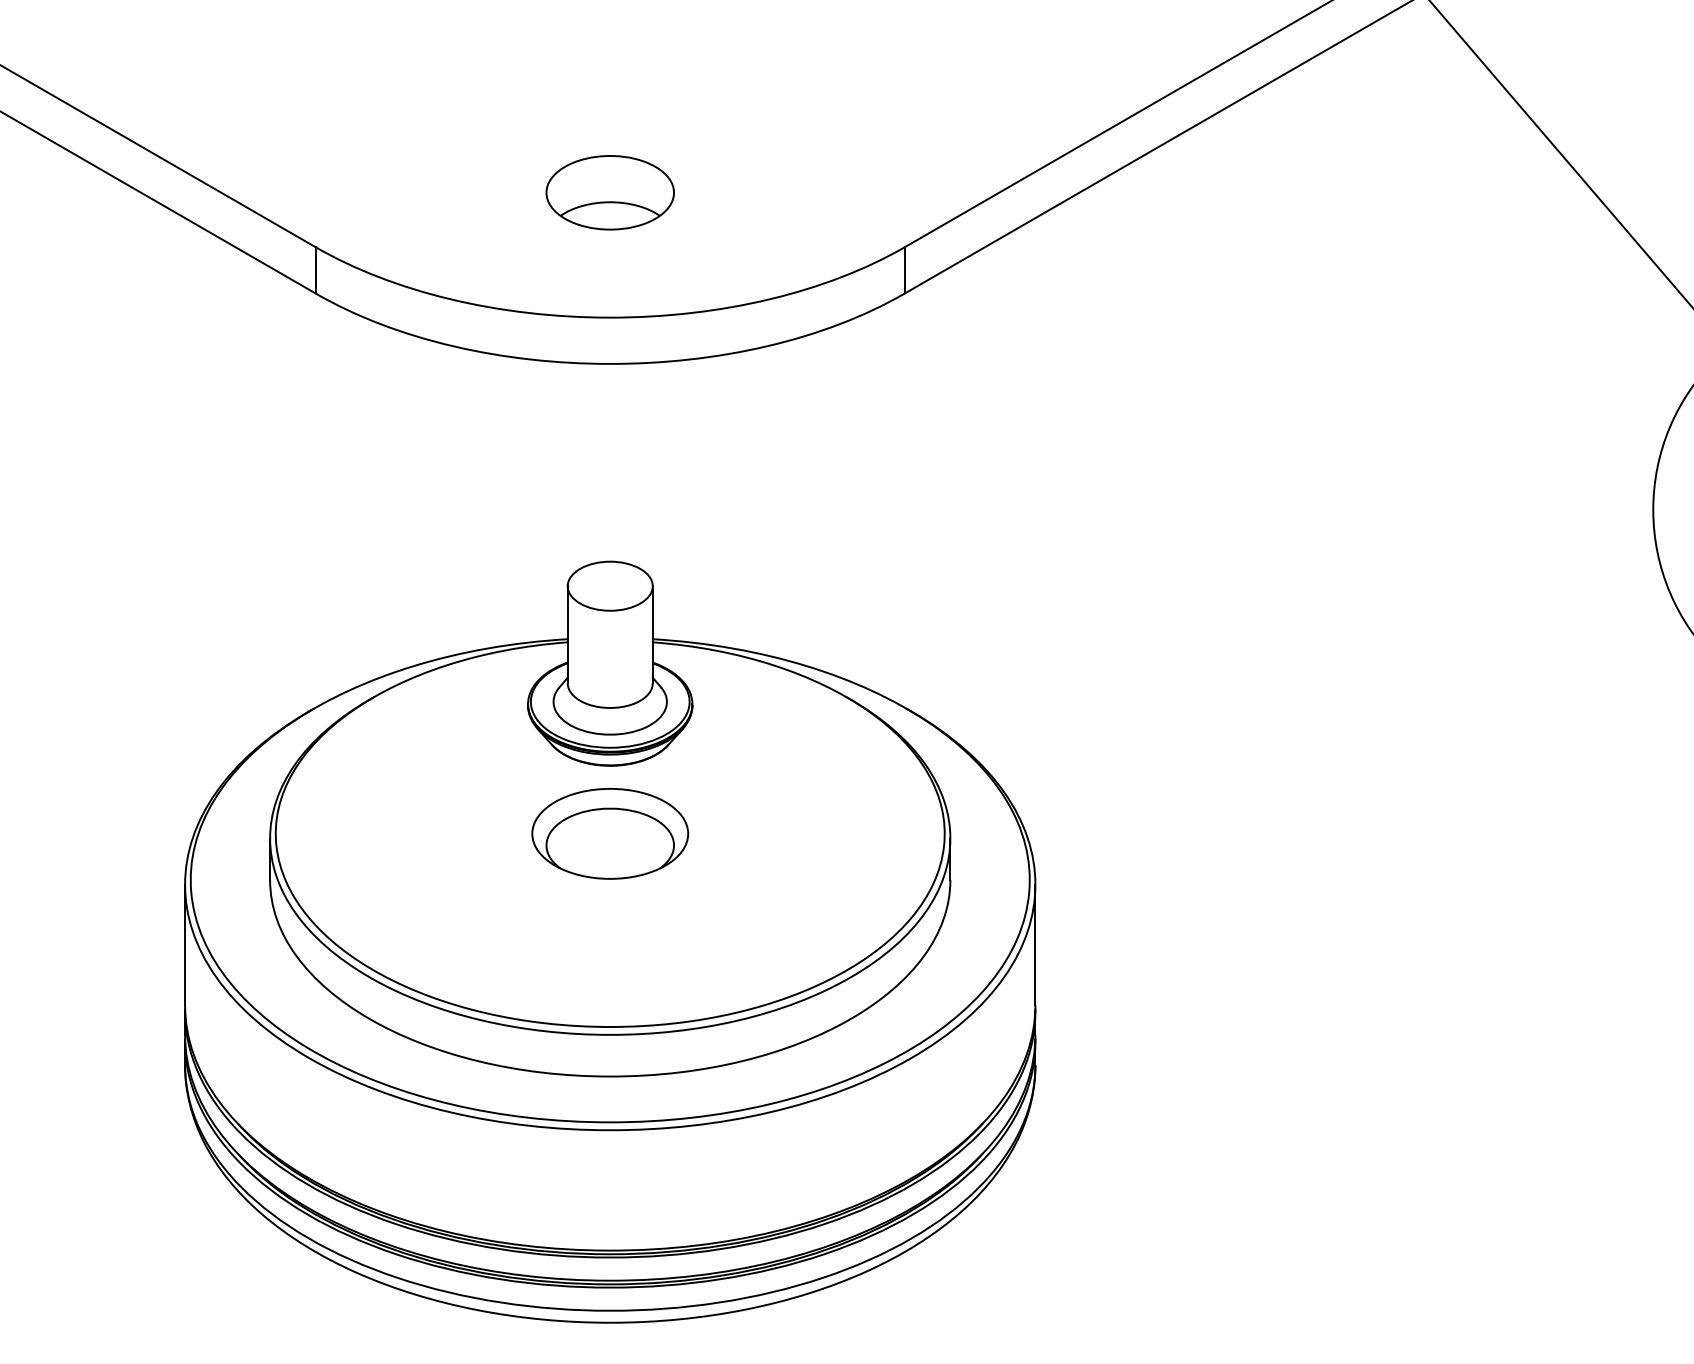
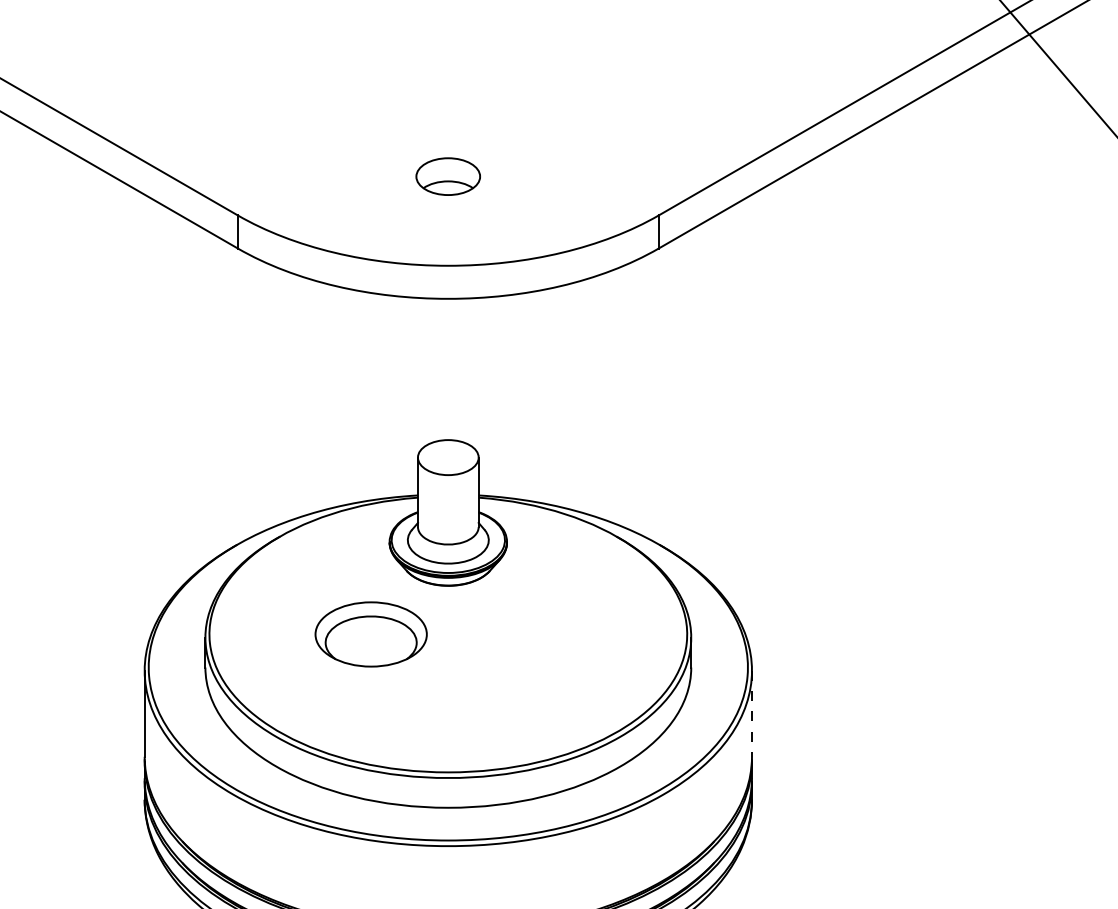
part: (609, 192) -> (447, 176), size x0.7
part: (610, 833) -> (371, 634), moved
line: (1035, 945) -> (752, 714), solid -> dashed

